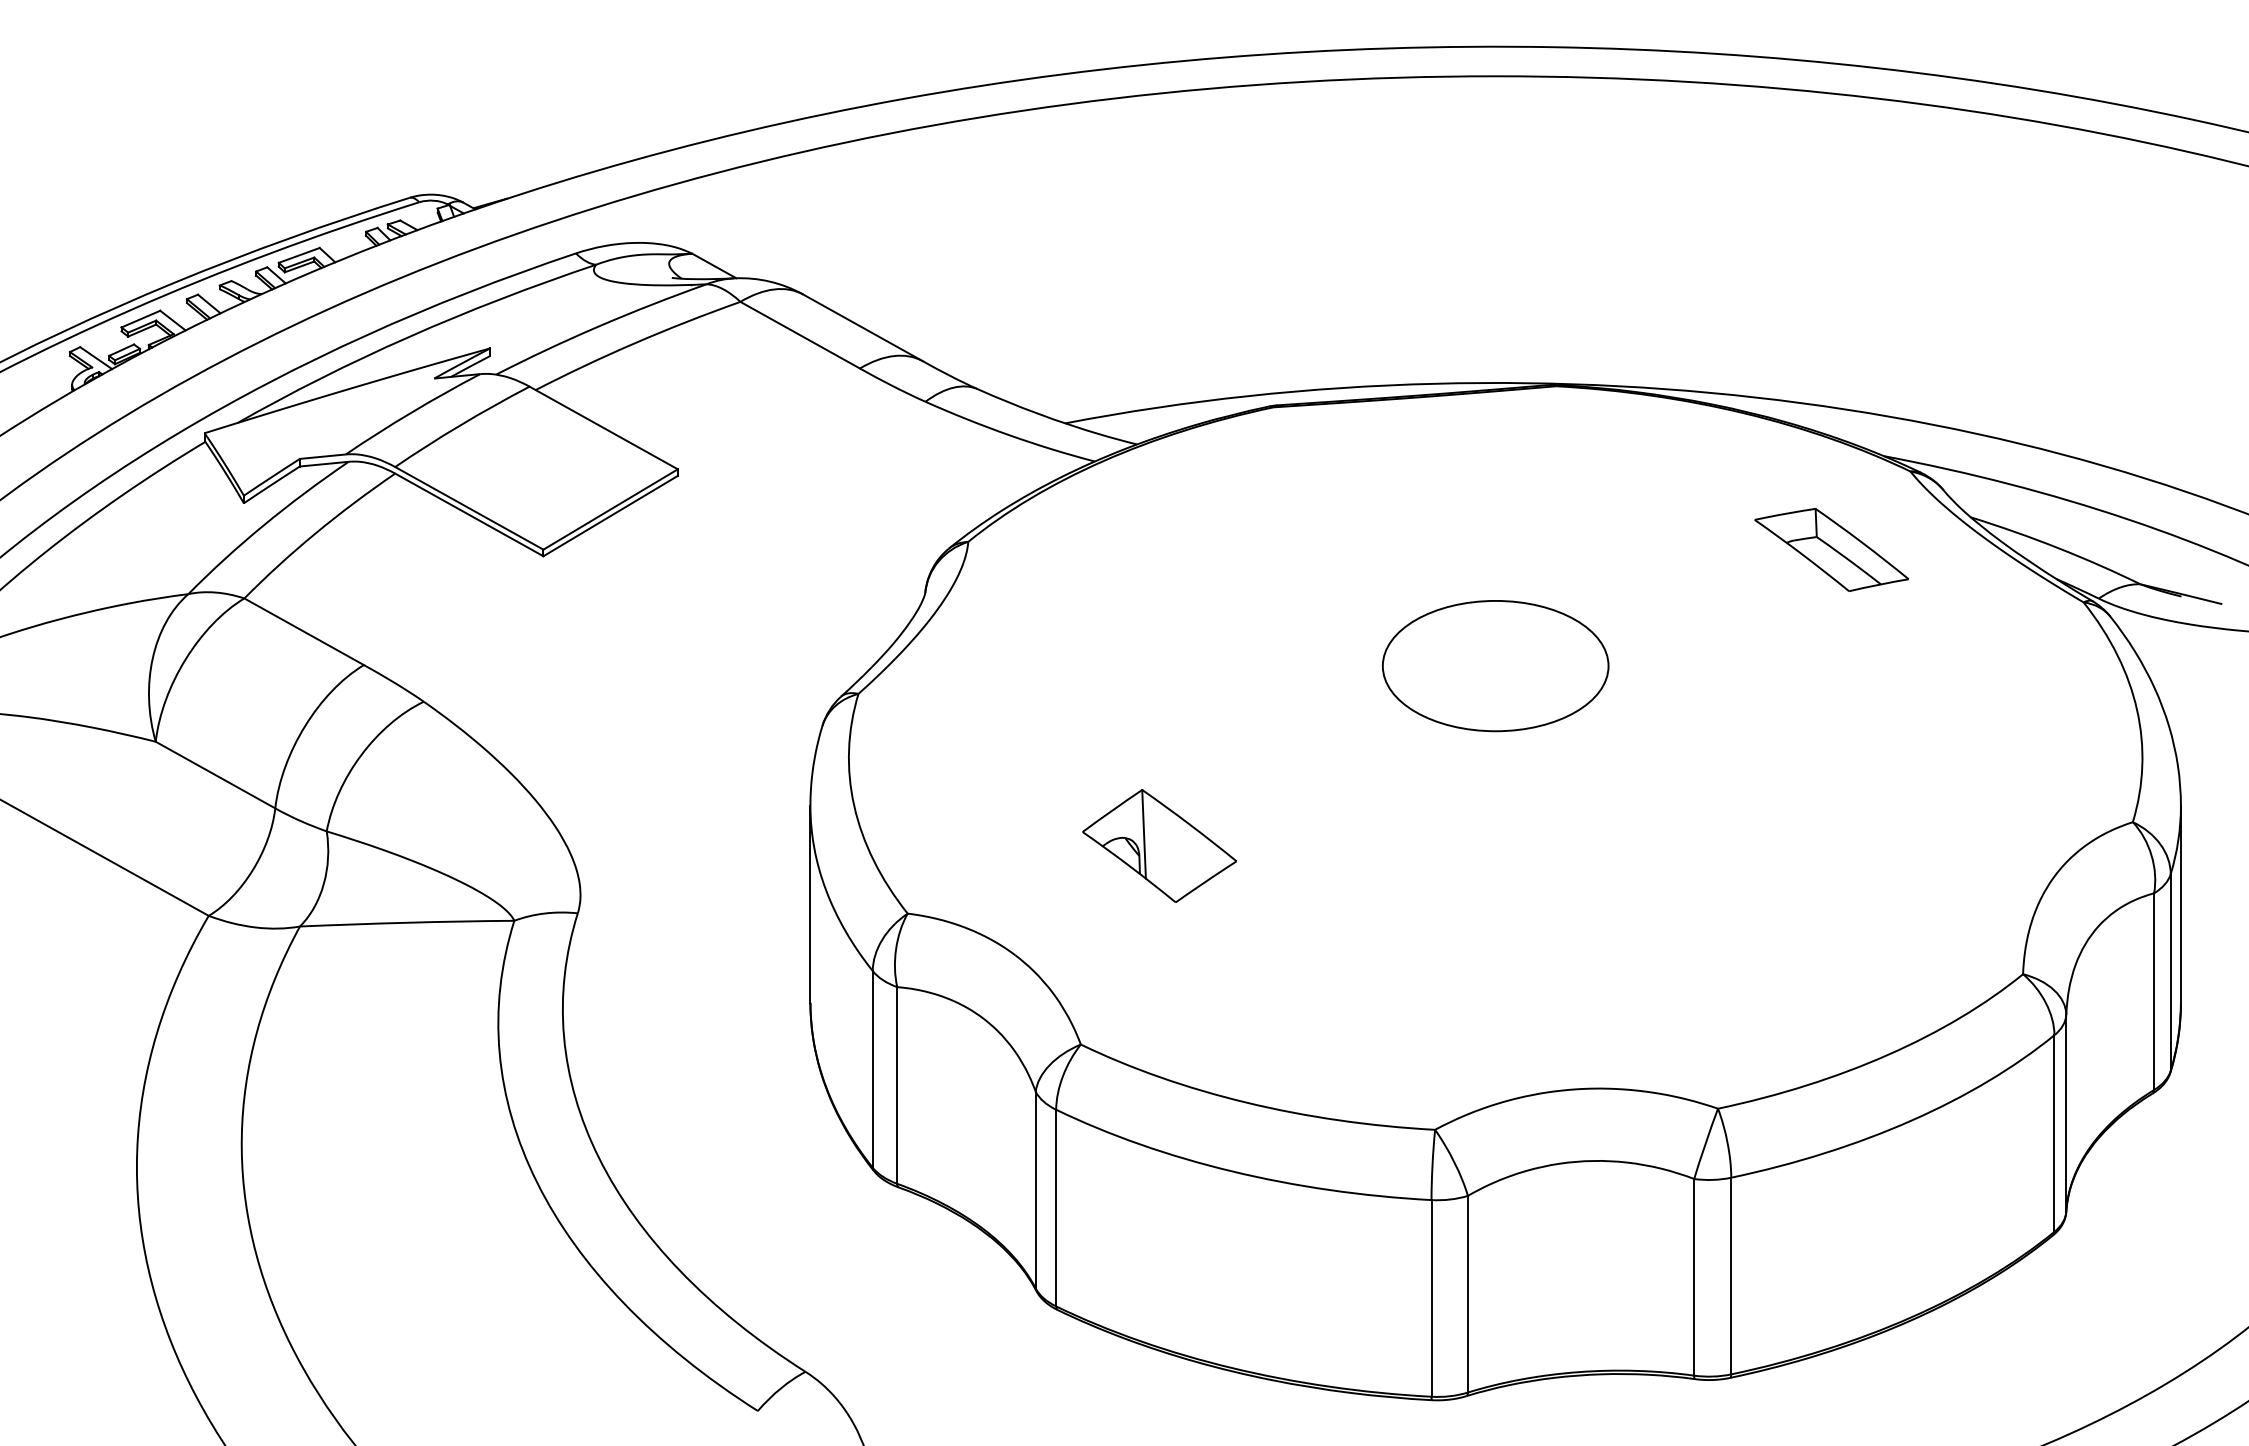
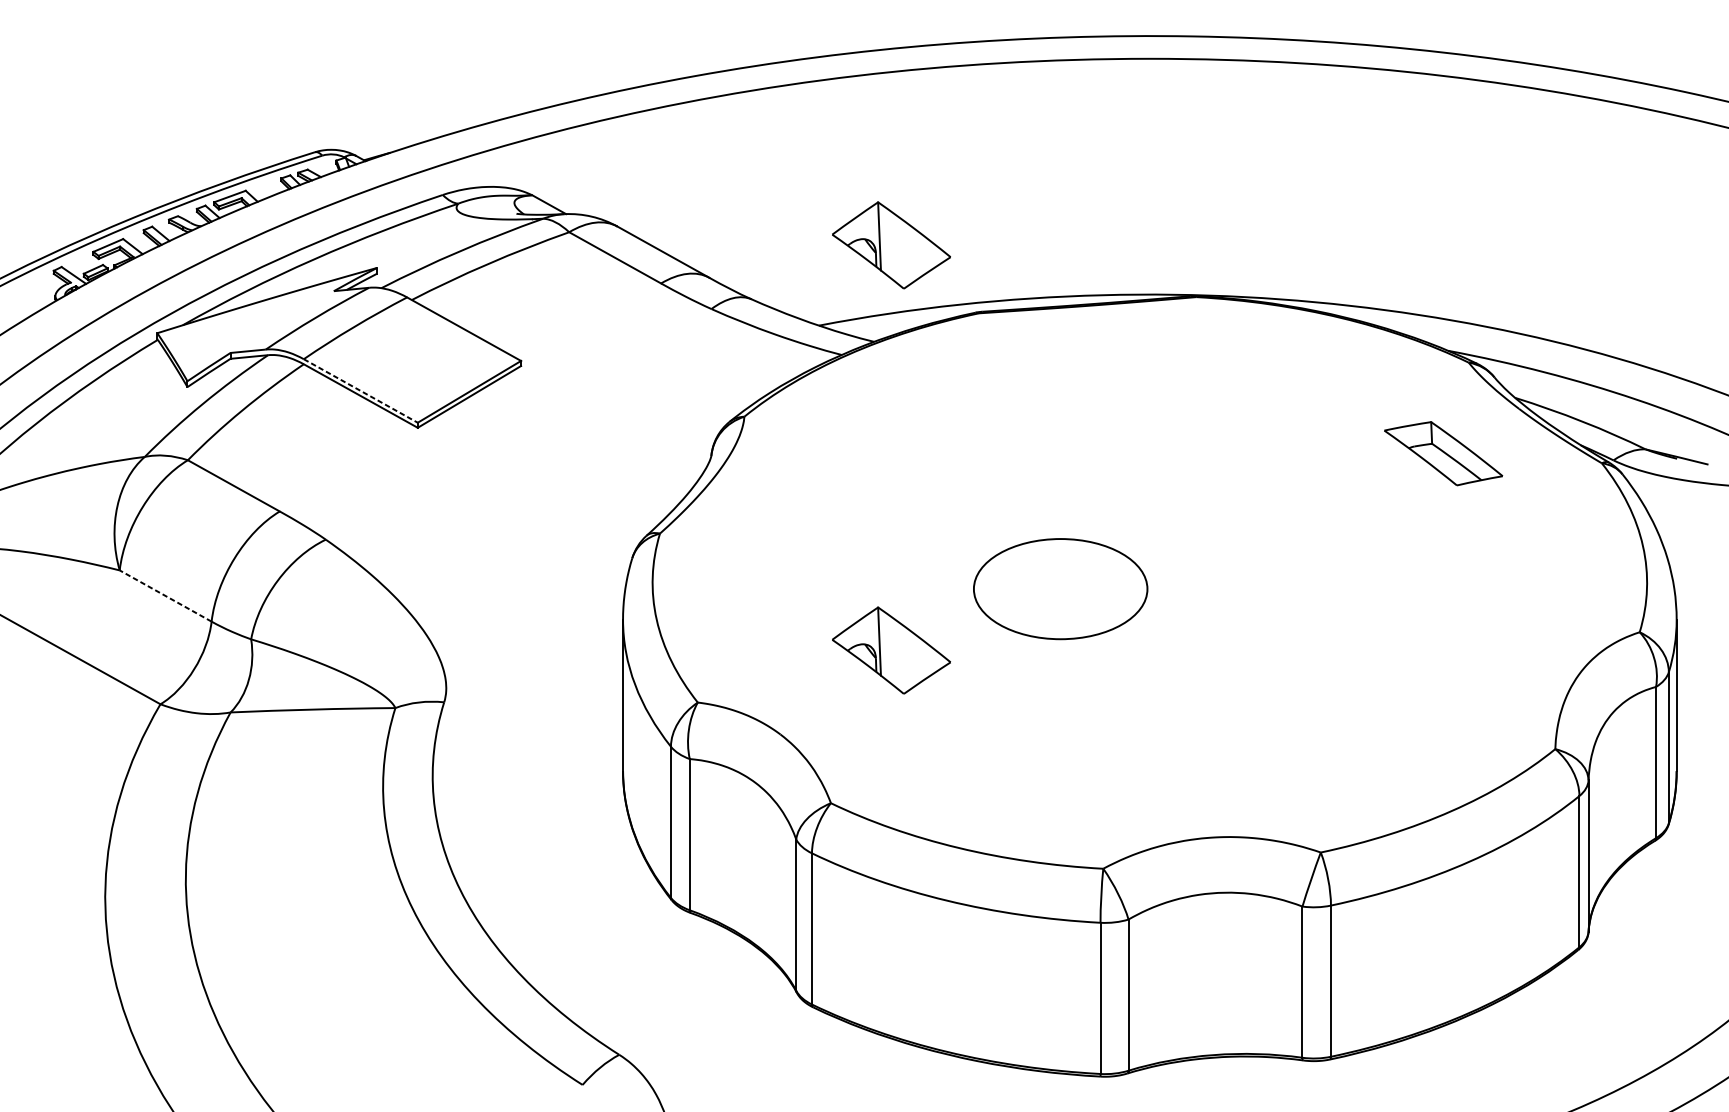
part: (1159, 318) -> (891, 245), added
line: (469, 508) -> (360, 391), solid -> dashed
part: (1831, 549) -> (1443, 453), moved
part: (1495, 666) -> (1060, 589), moved
line: (215, 774) -> (165, 595), solid -> dashed

